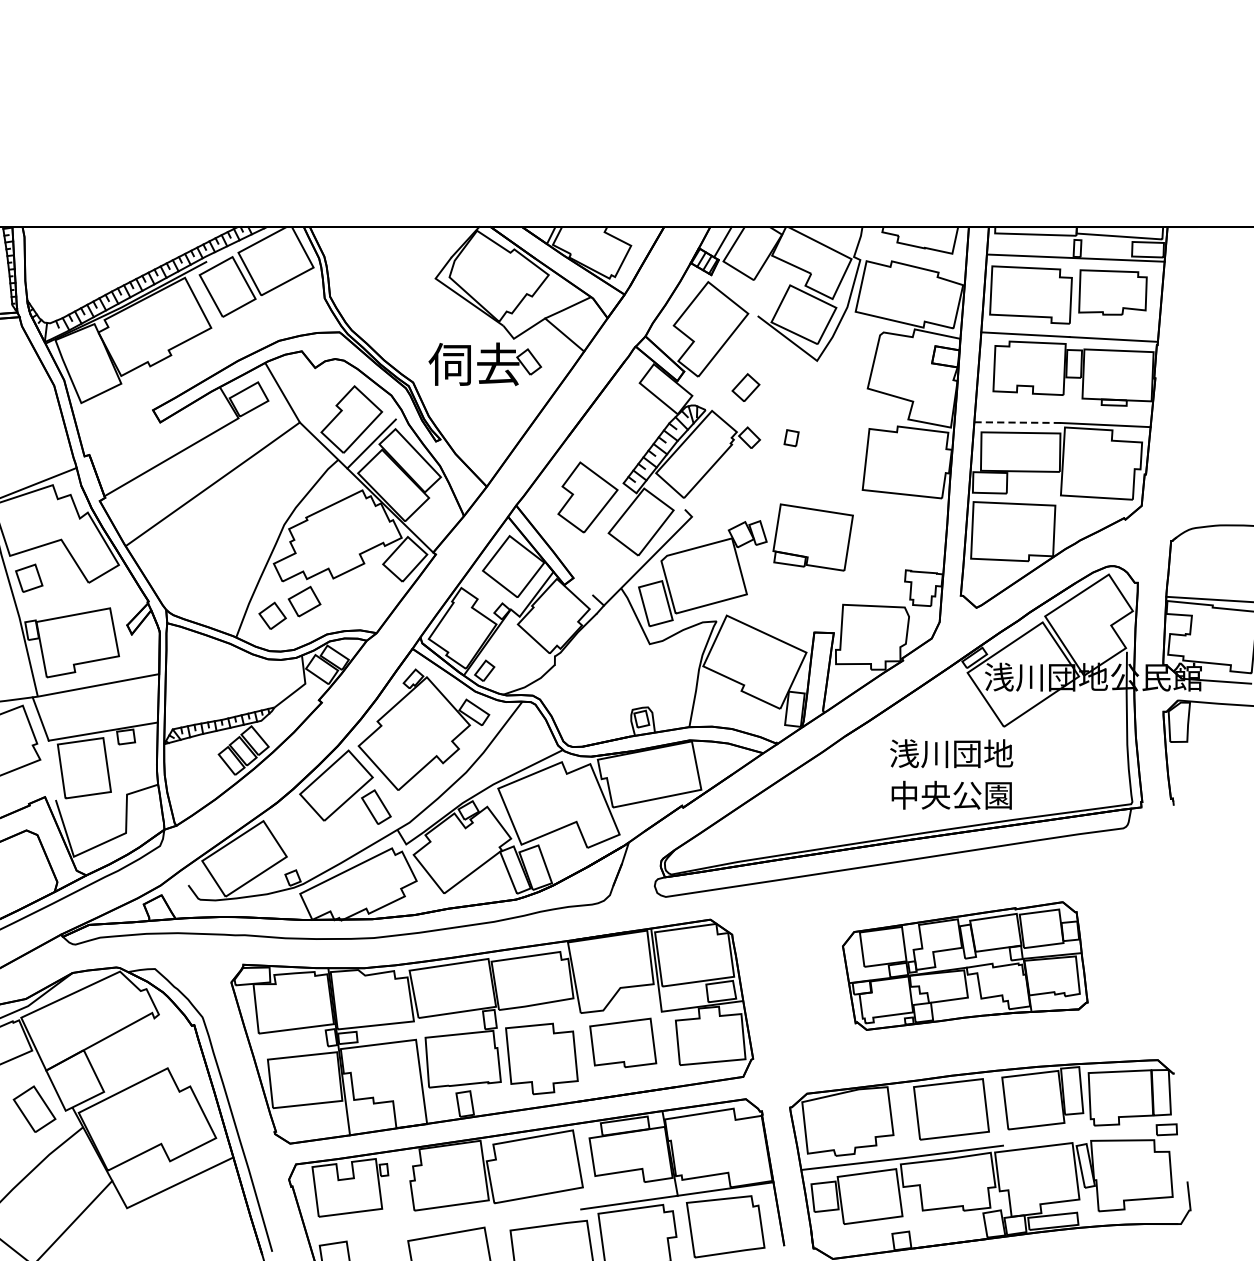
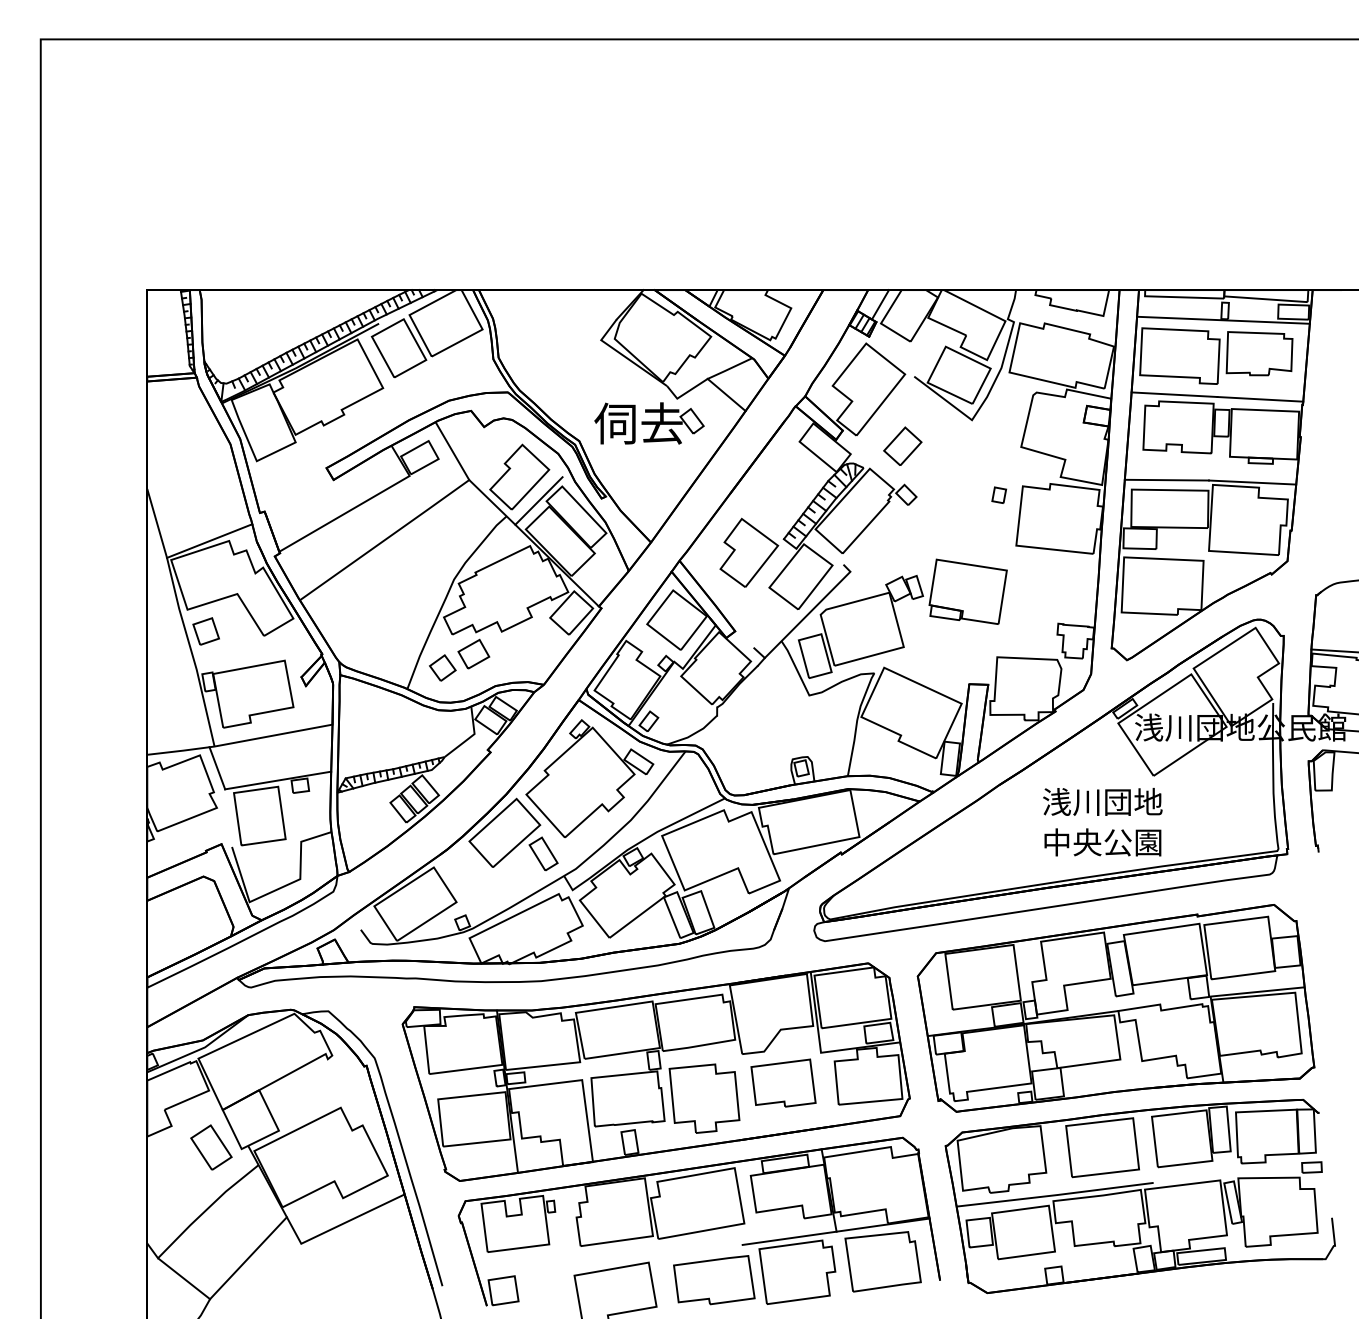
part: (745, 386) -> (902, 445), size x1.43
line: (1017, 422) -> (1166, 480), dashed -> solid
part: (791, 437) -> (999, 494), moved
part: (964, 966) -> (1115, 1008), size x1.67

